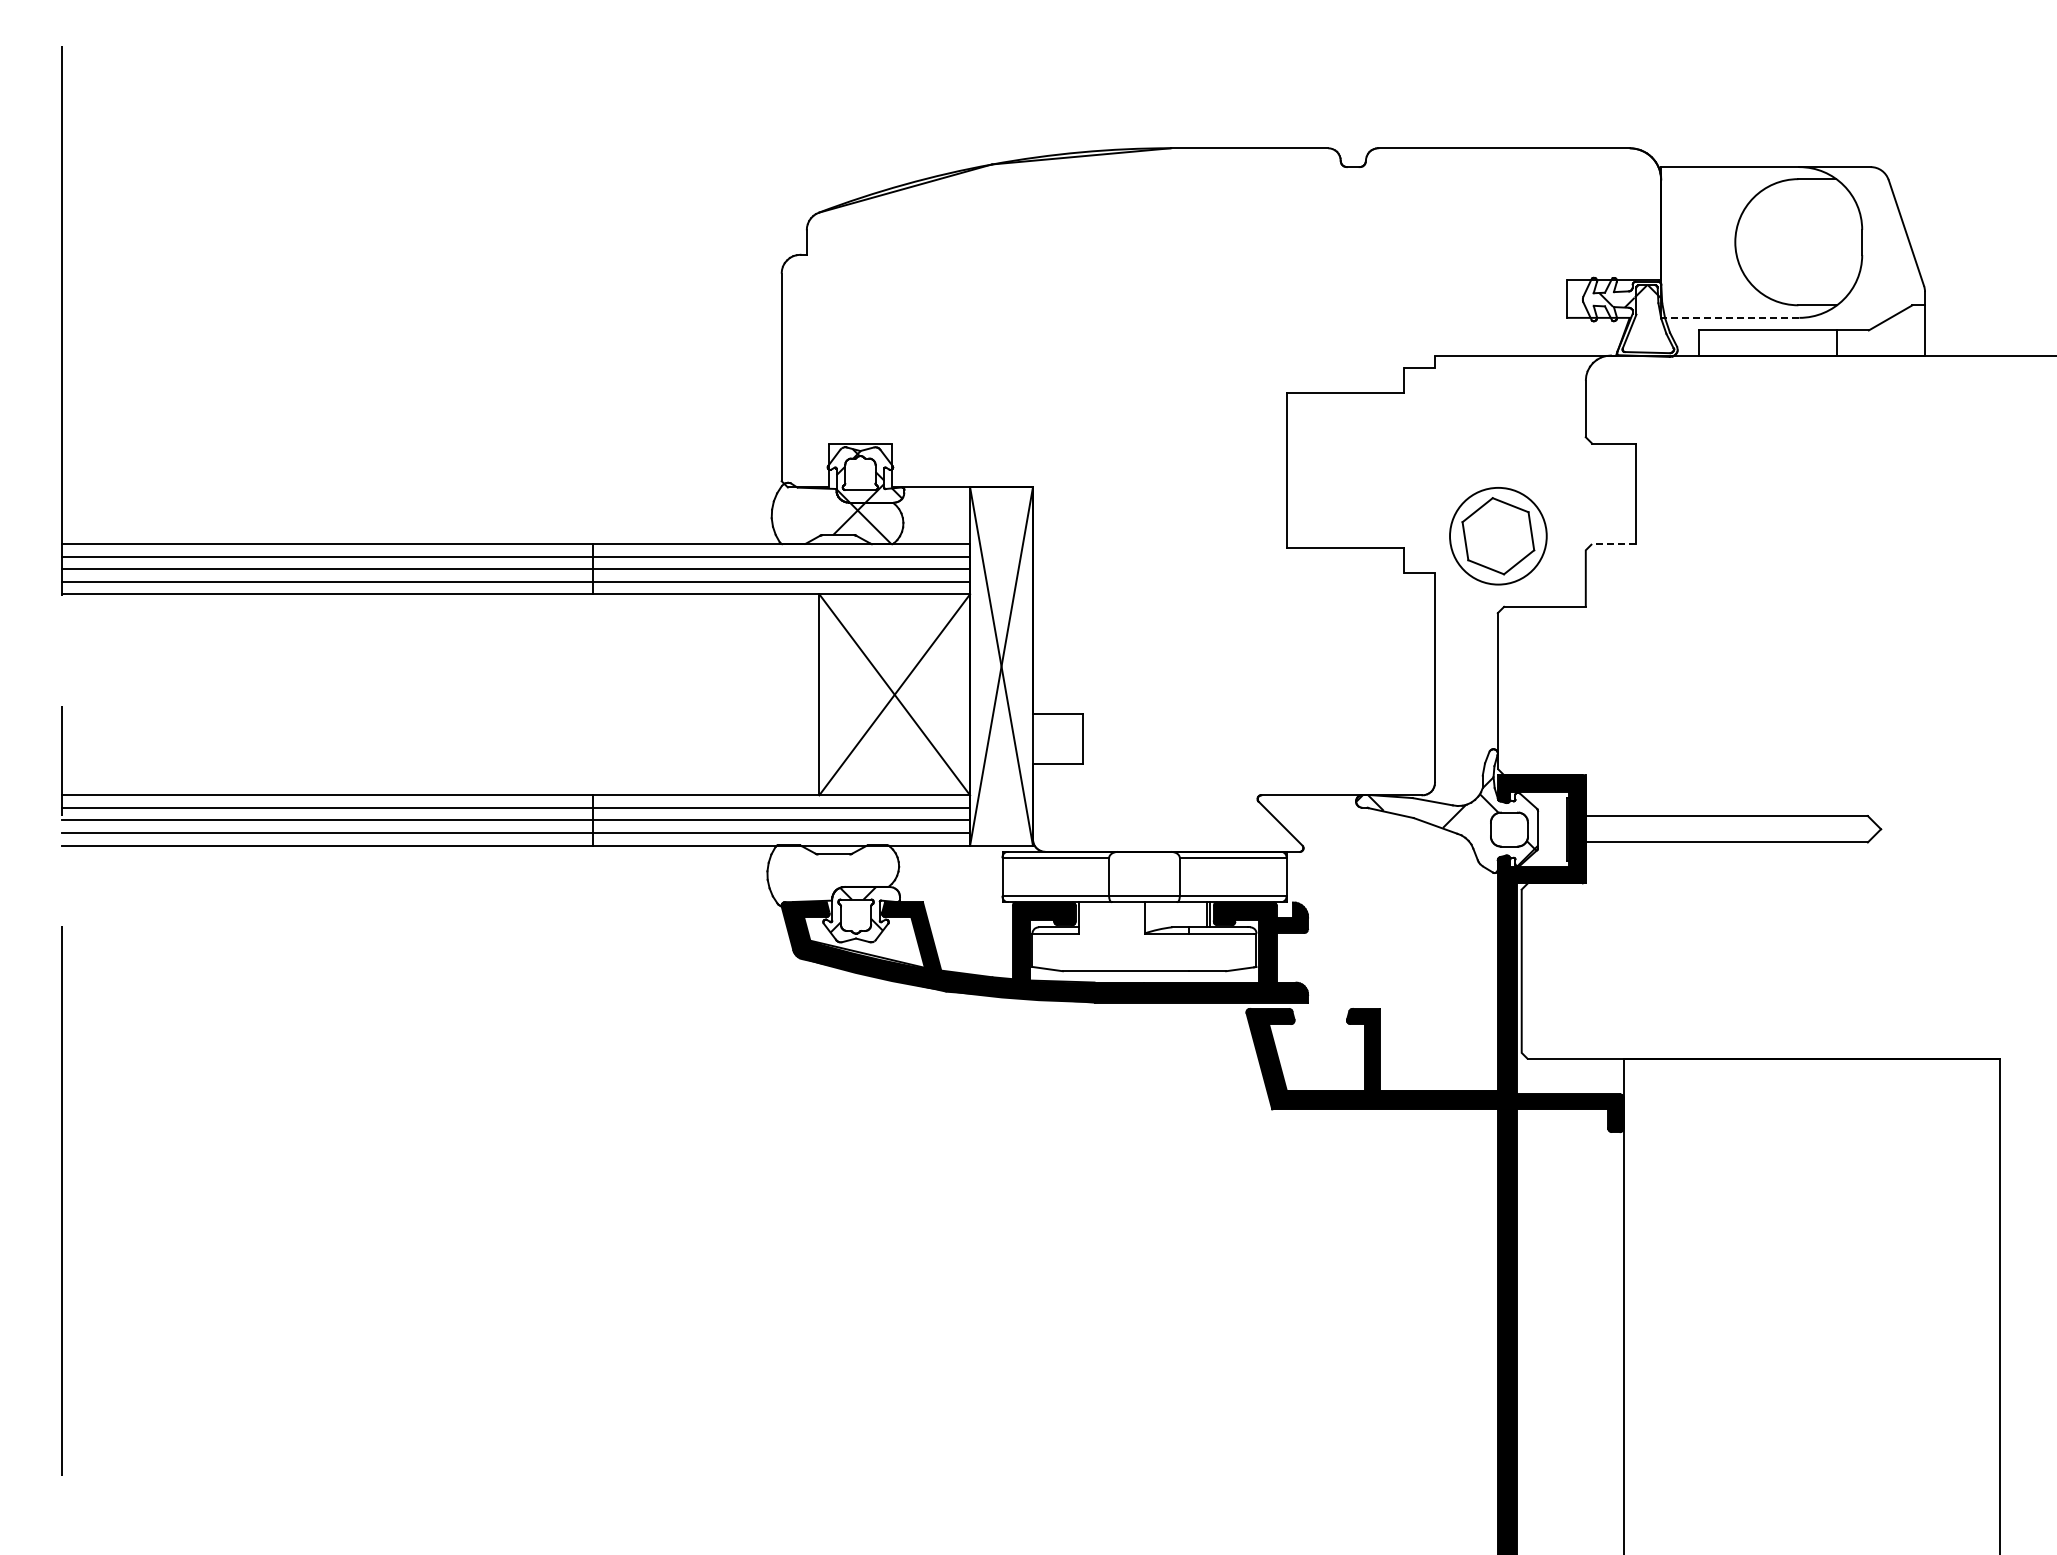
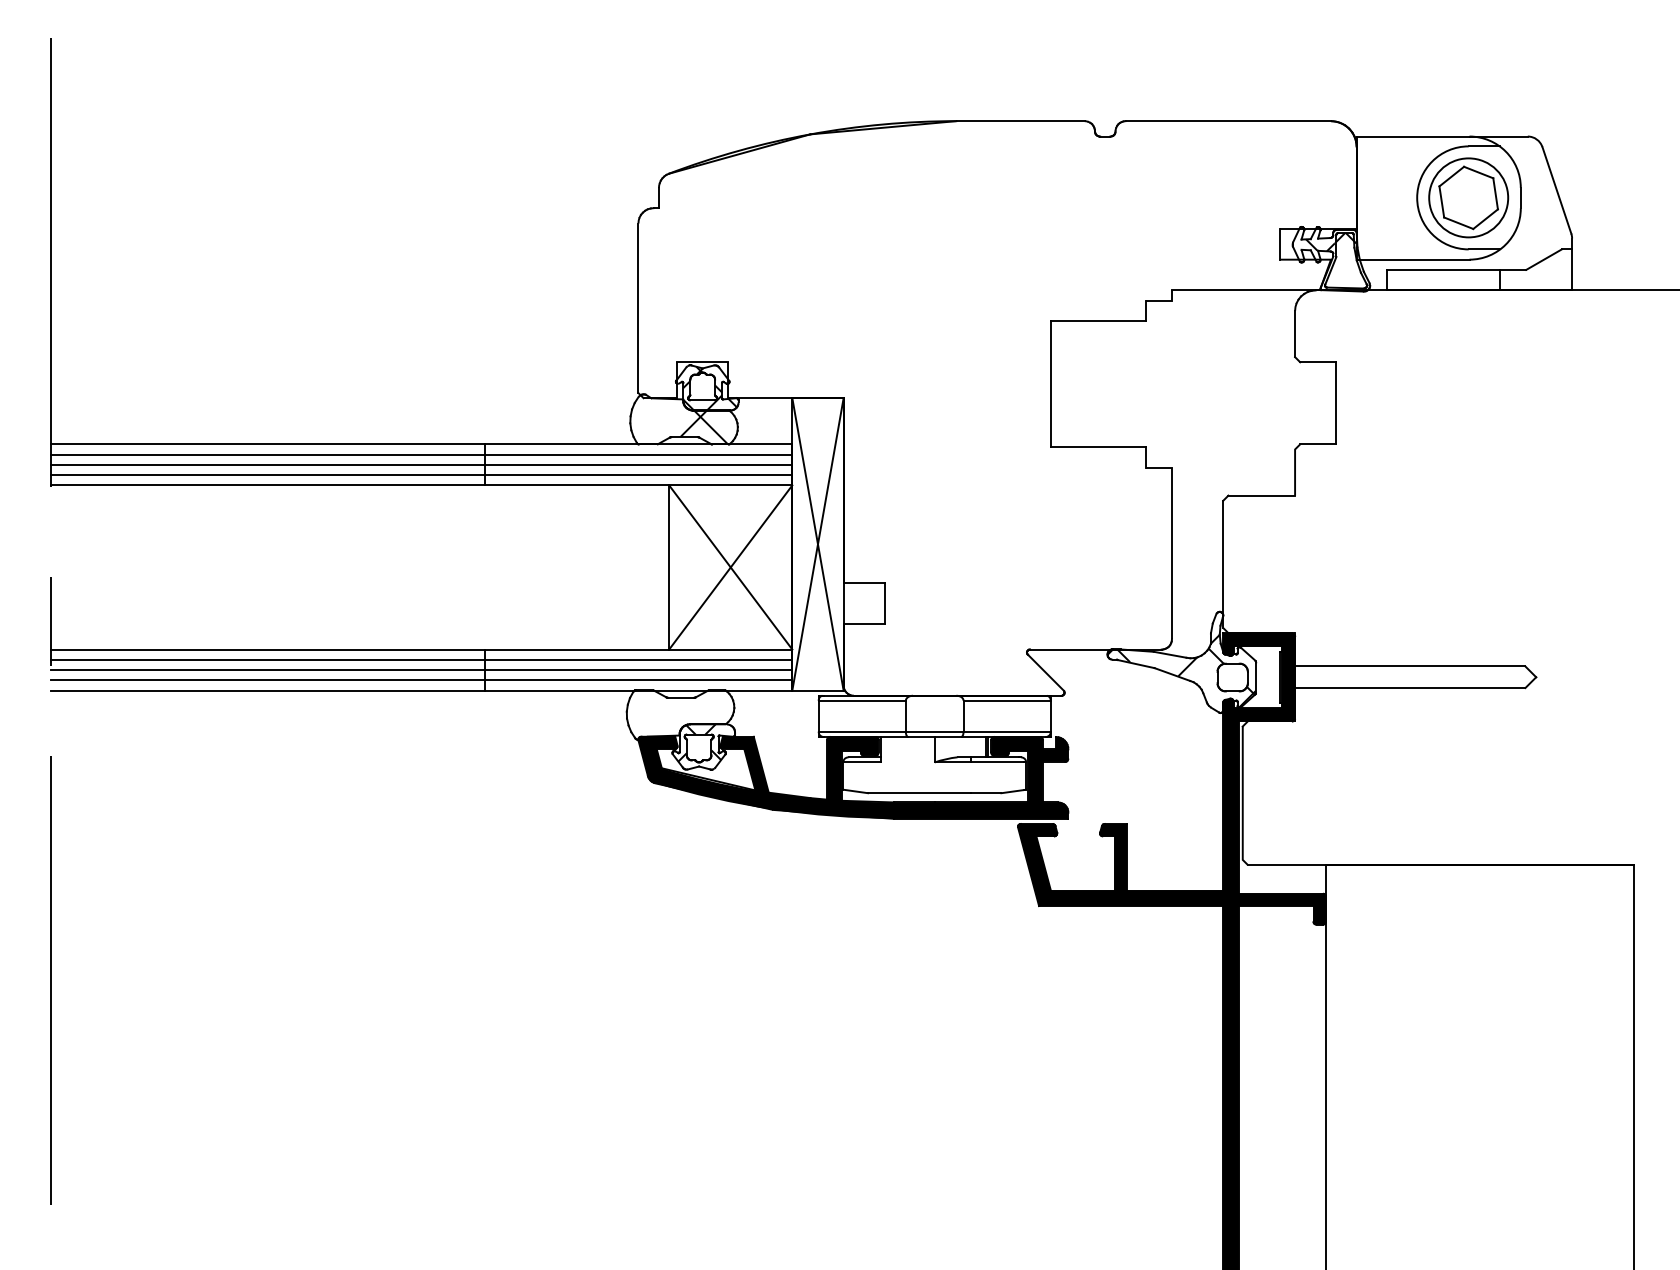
line: (1729, 317) -> (1412, 259), dashed -> solid
part: (1498, 536) -> (1468, 198), moved
line: (1614, 544) -> (1318, 444), dashed -> solid

